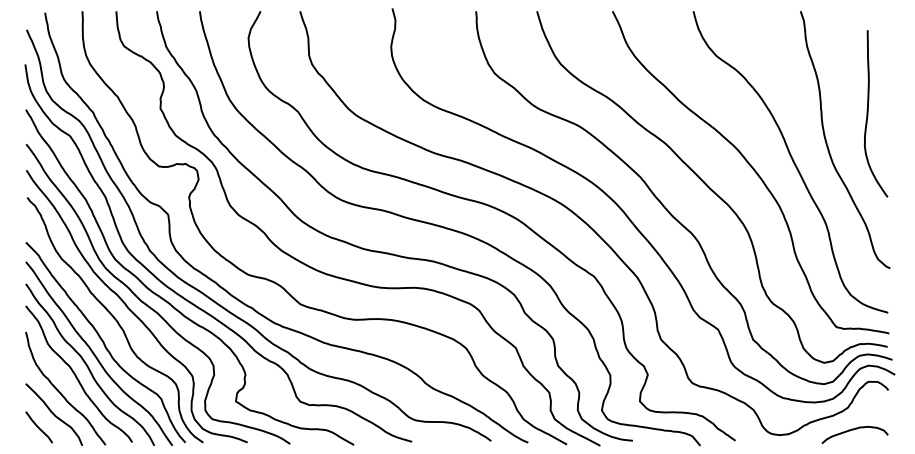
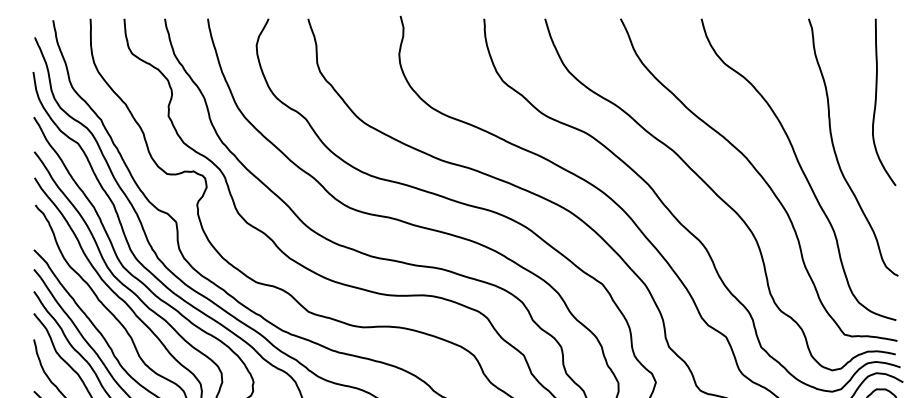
curve: (868, 113) -> (876, 102), moved

